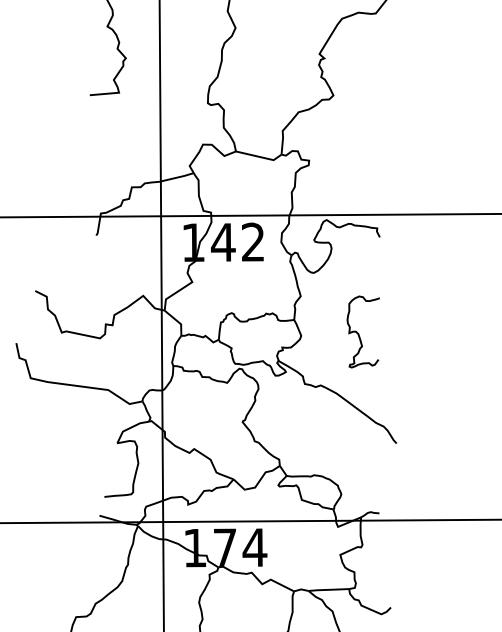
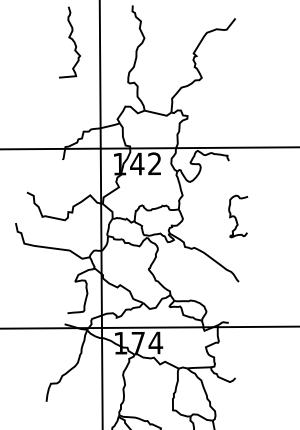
curve: (360, 333) -> (236, 217), moved

